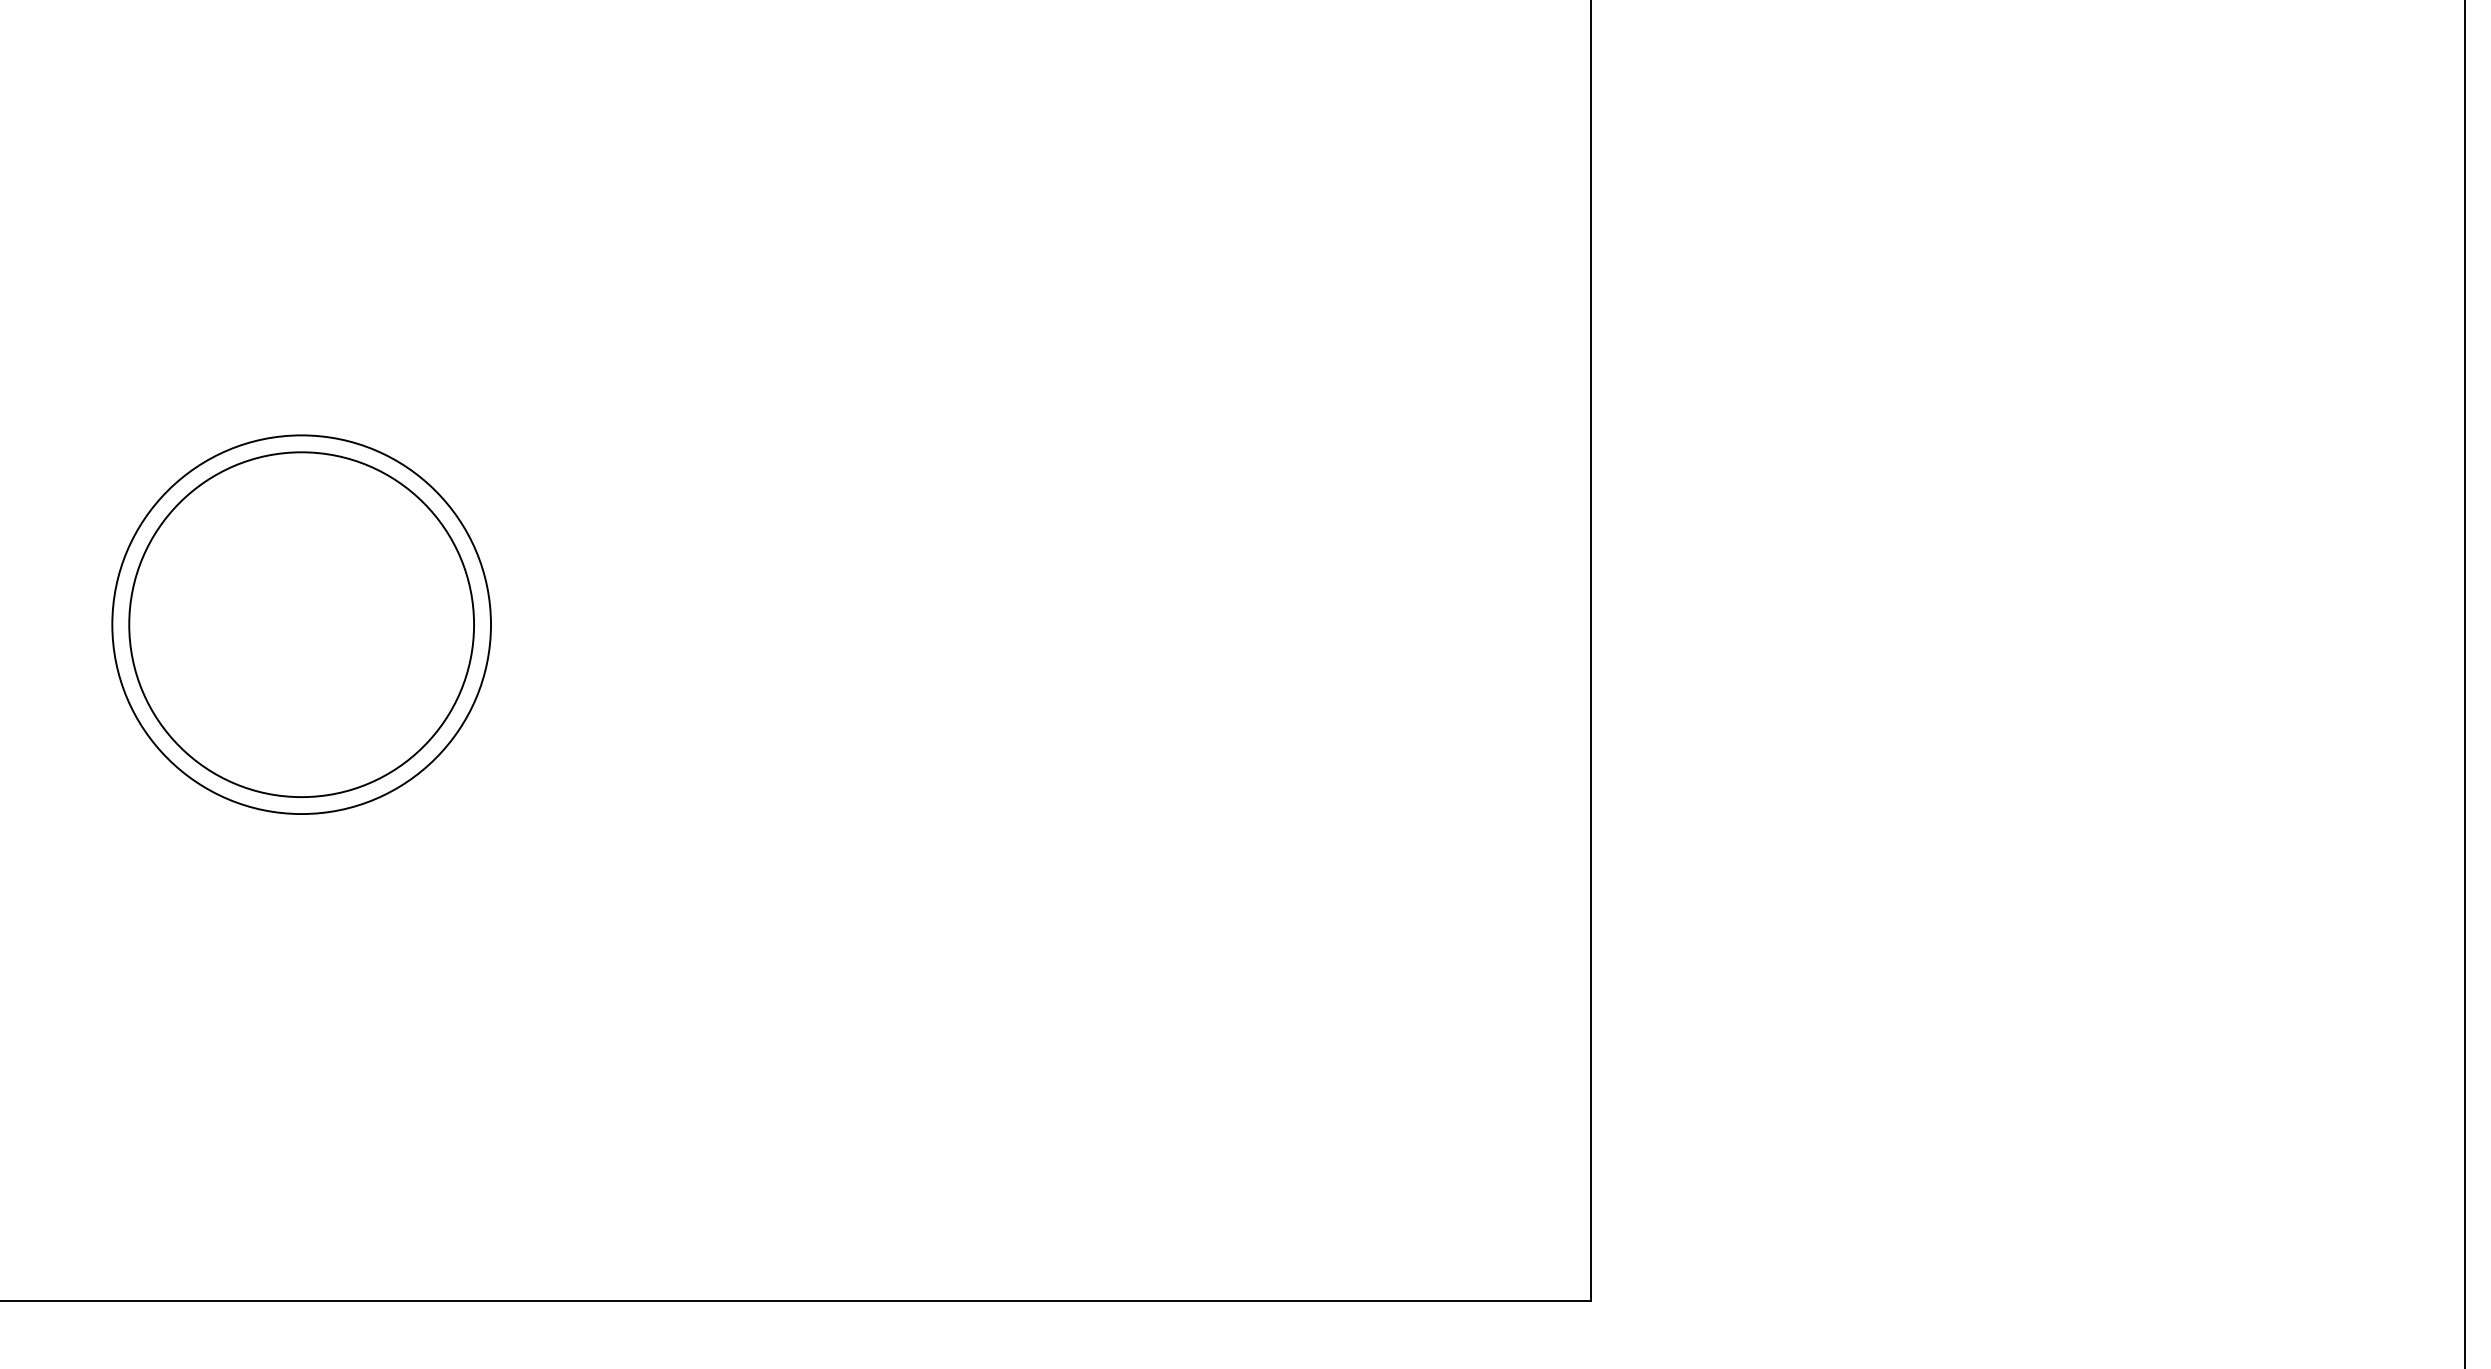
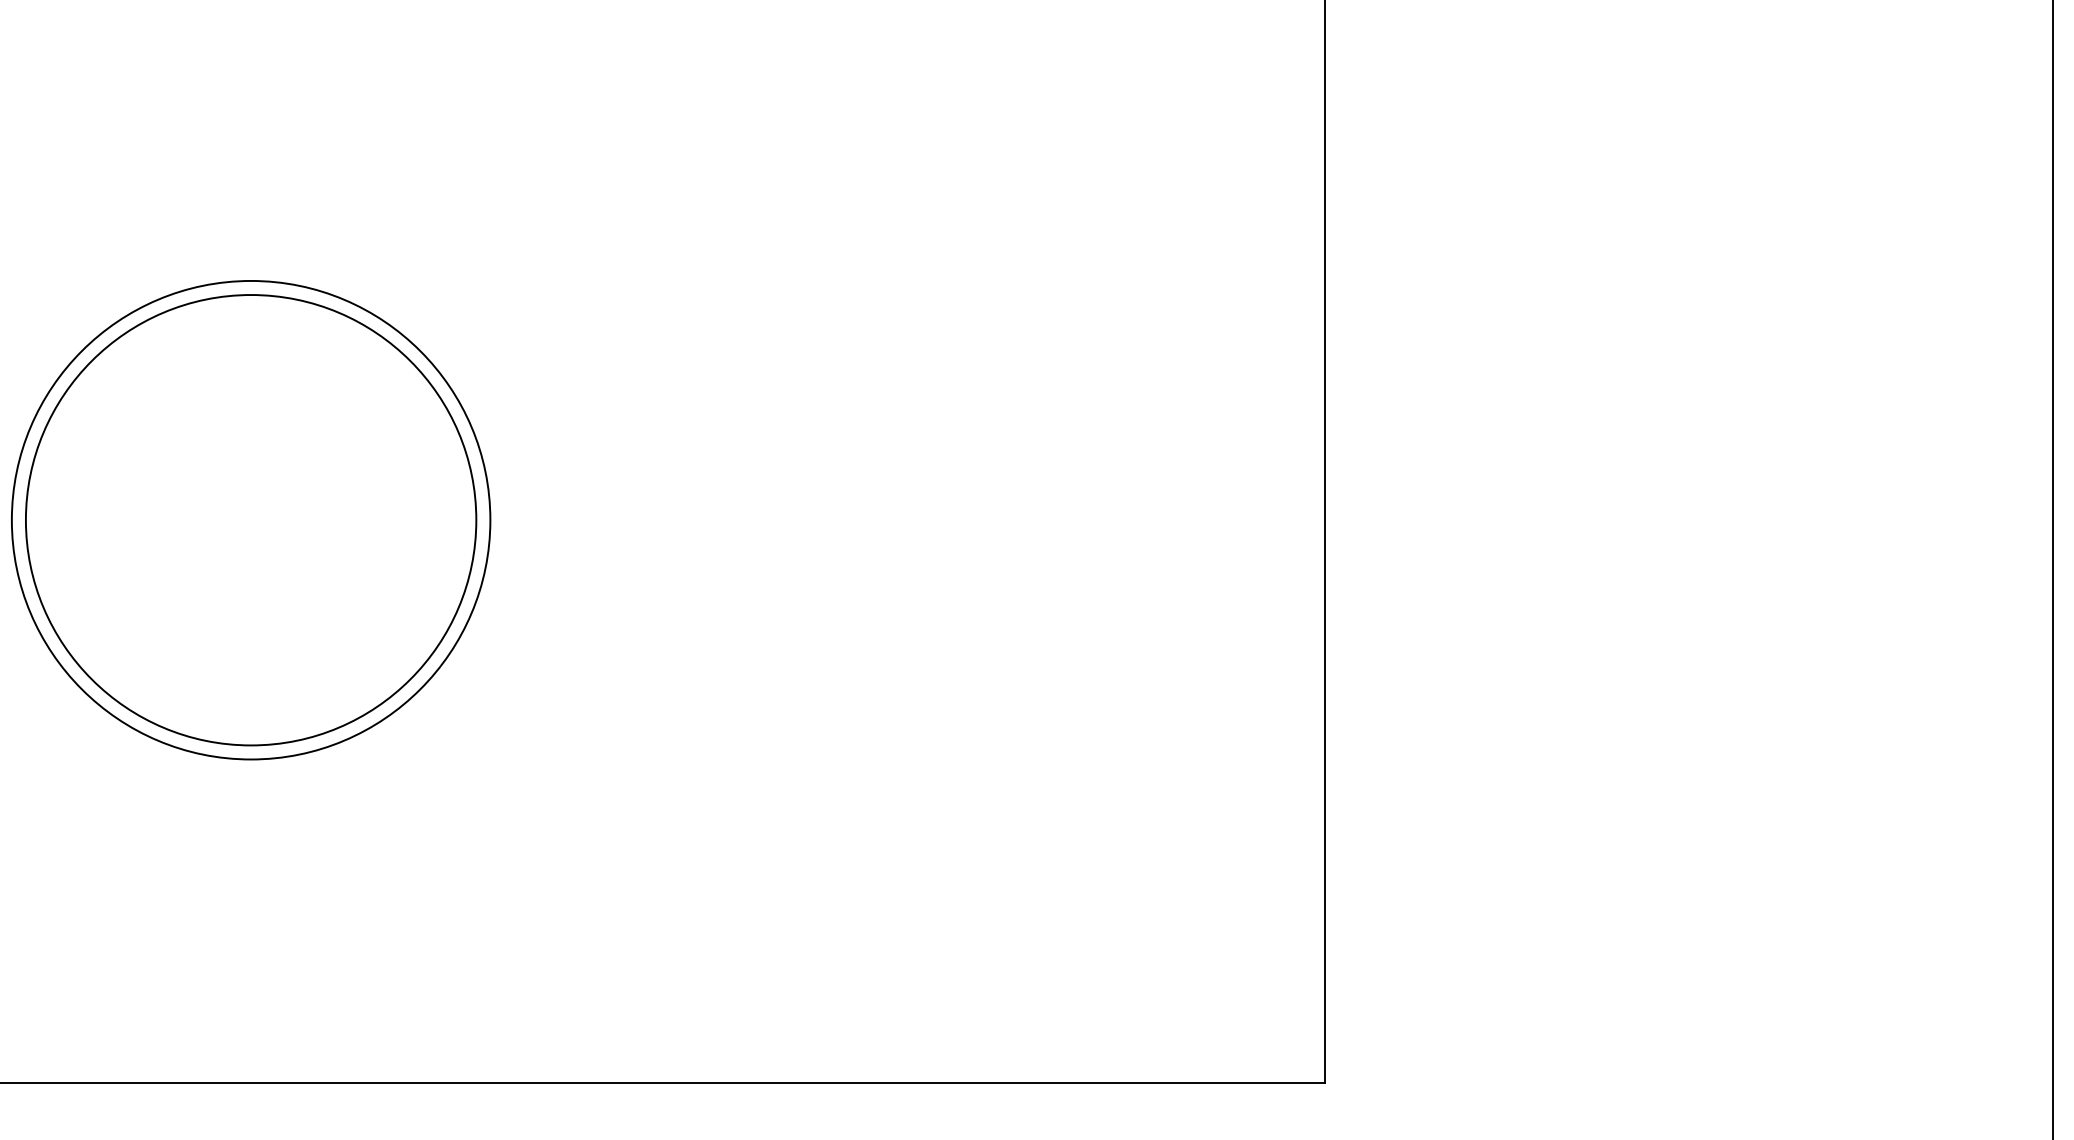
circle: (300, 623) -> (250, 519), size x1.67
circle: (300, 625) -> (250, 520), size x1.43

